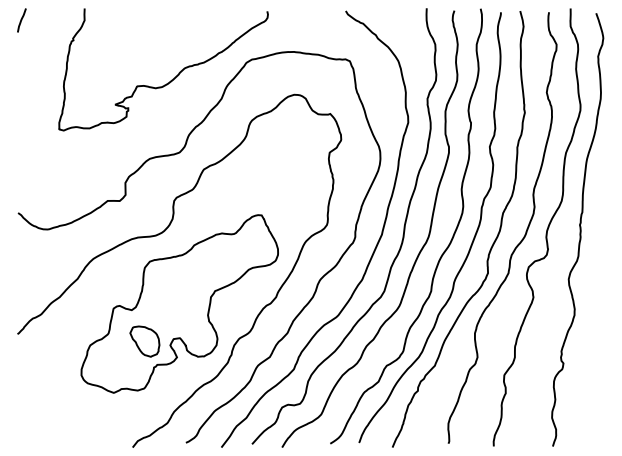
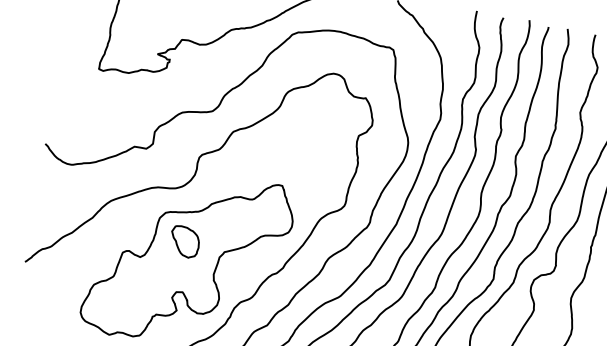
part: (144, 341) -> (184, 241), moved

